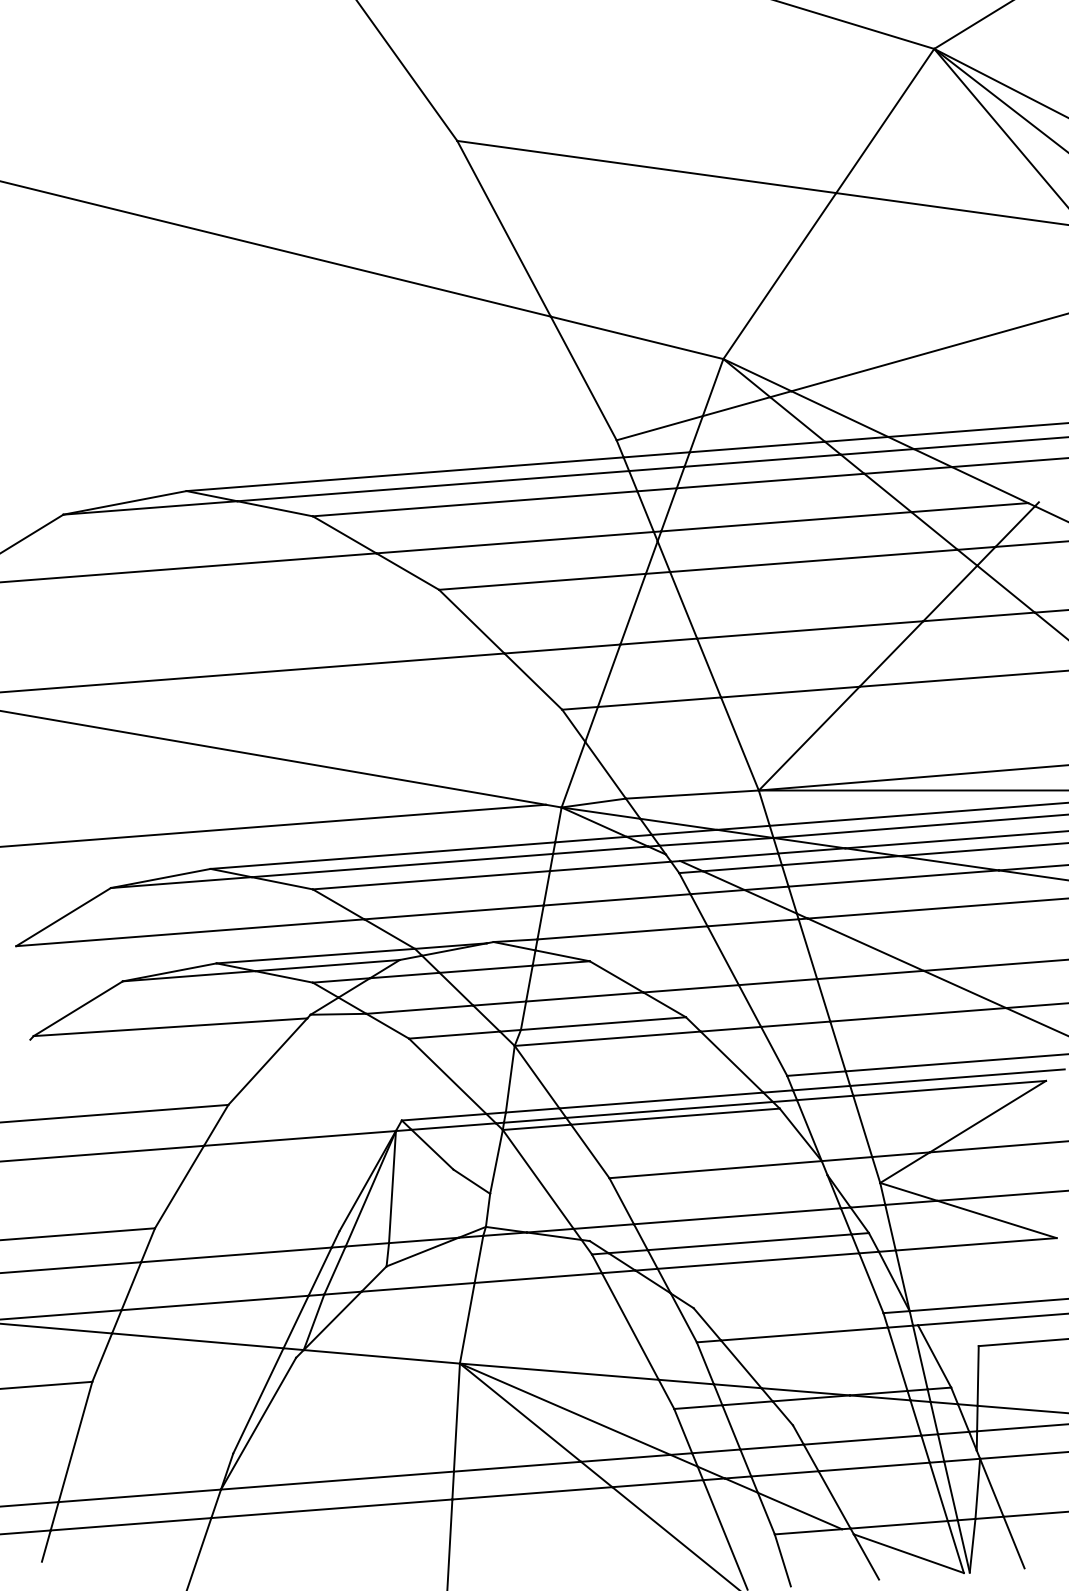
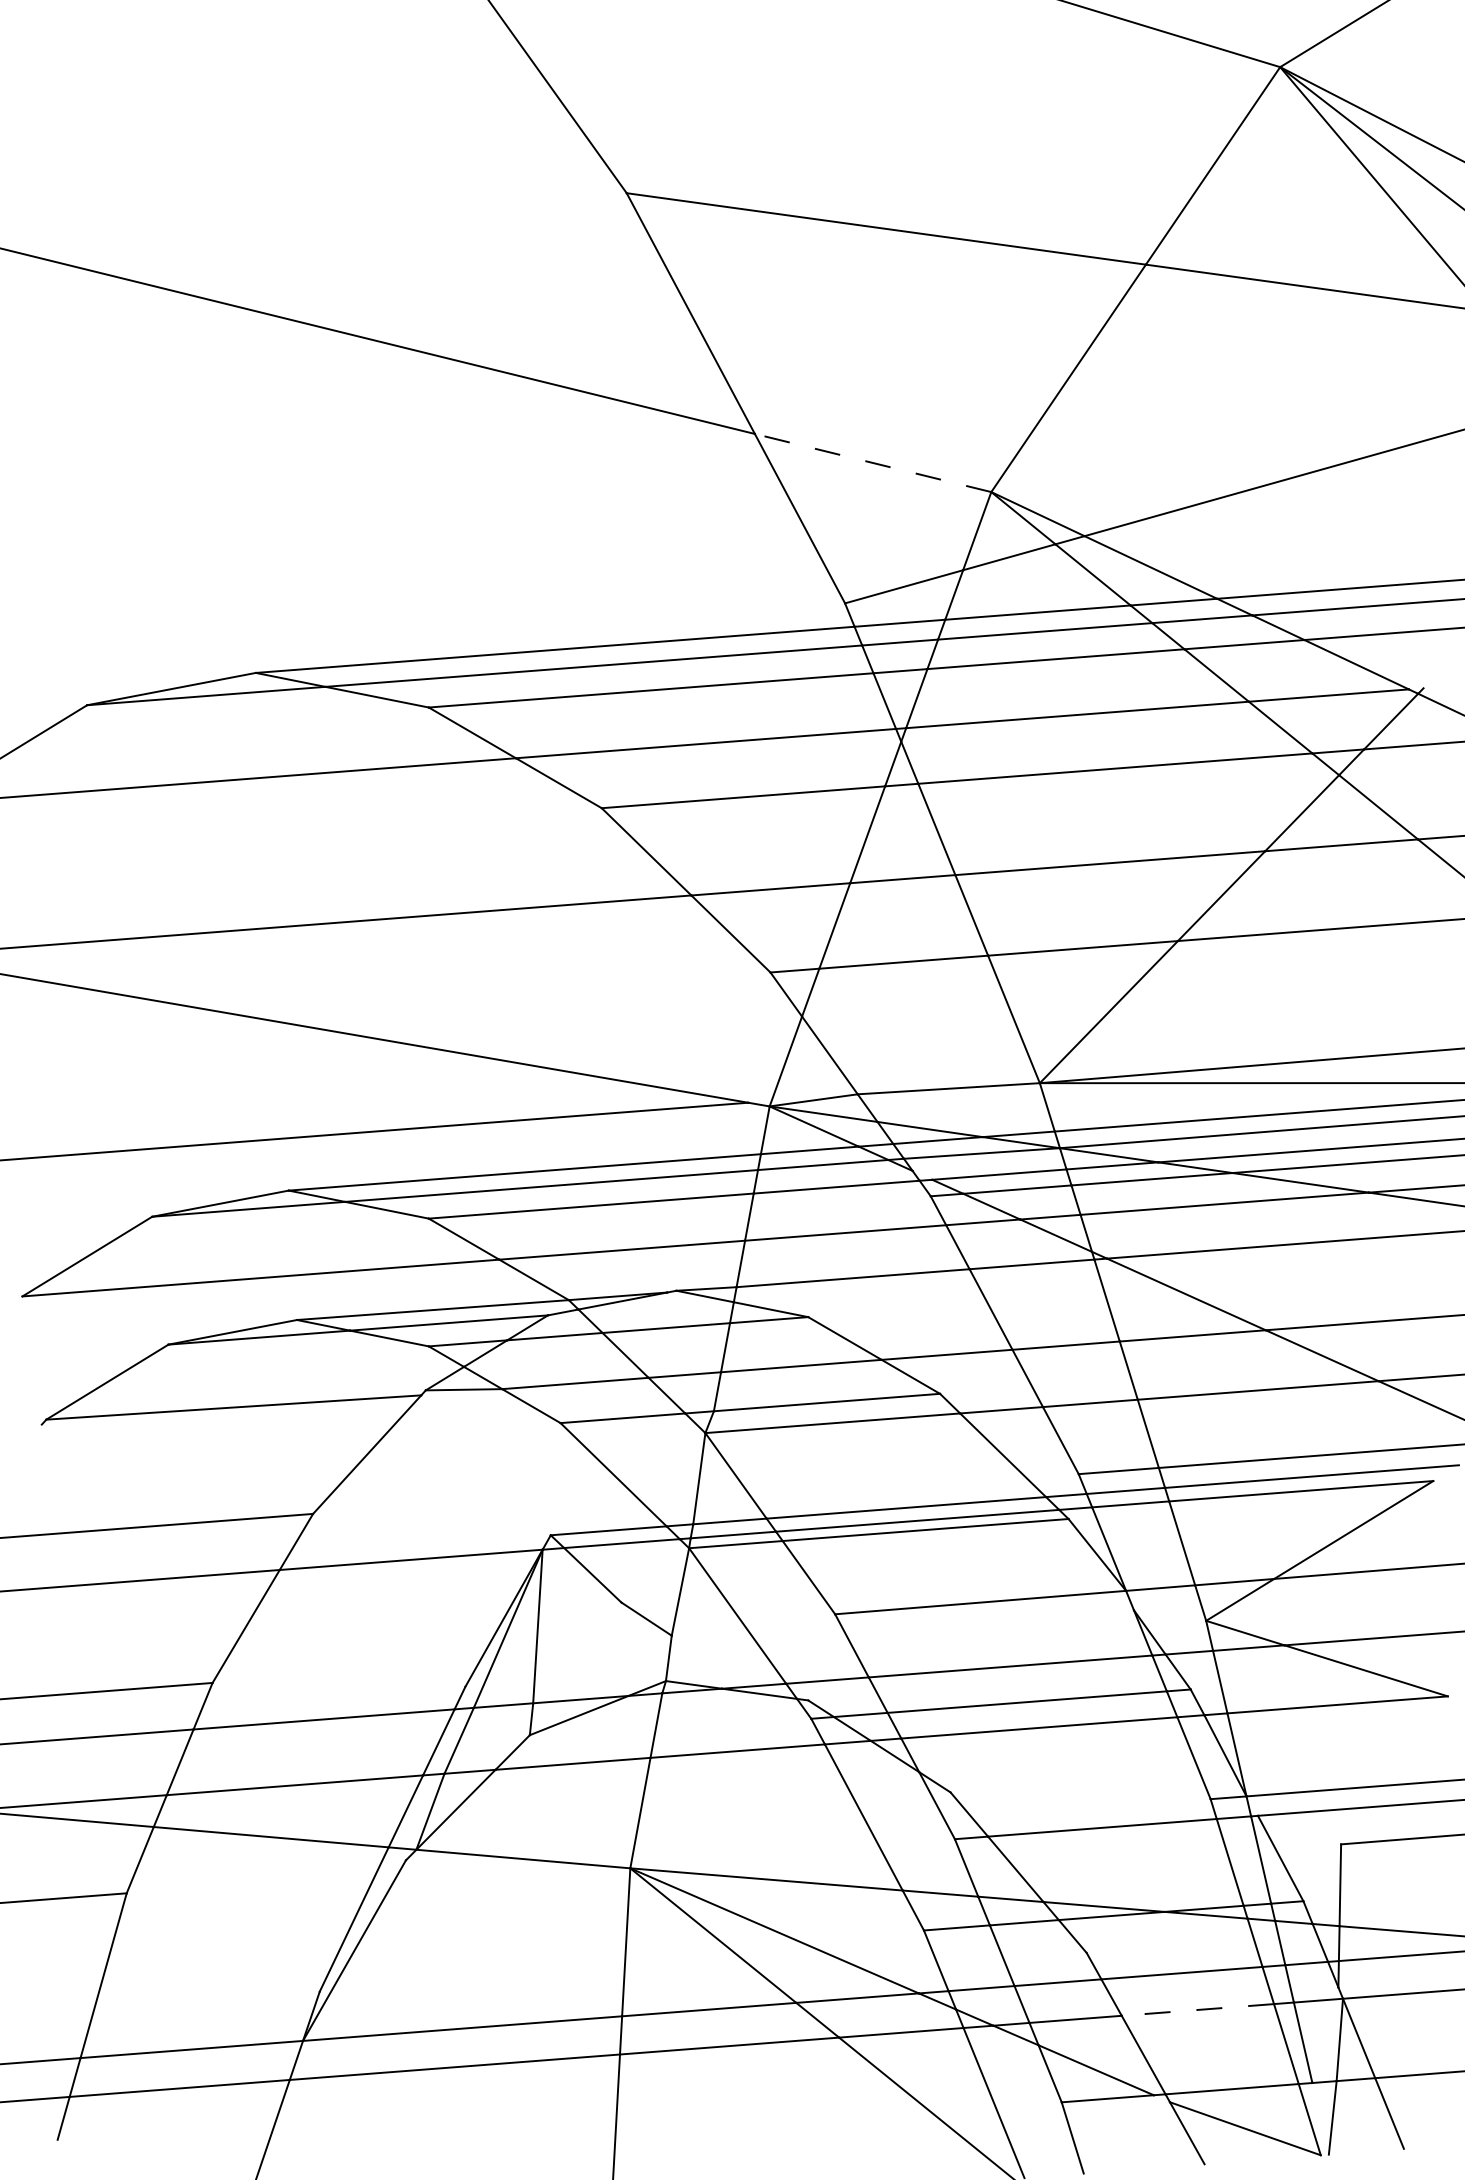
line: (637, 338) -> (873, 463), solid -> dashed
line: (873, 1466) -> (1197, 2009), solid -> dashed
line: (963, 1546) -> (1320, 2118), removed

